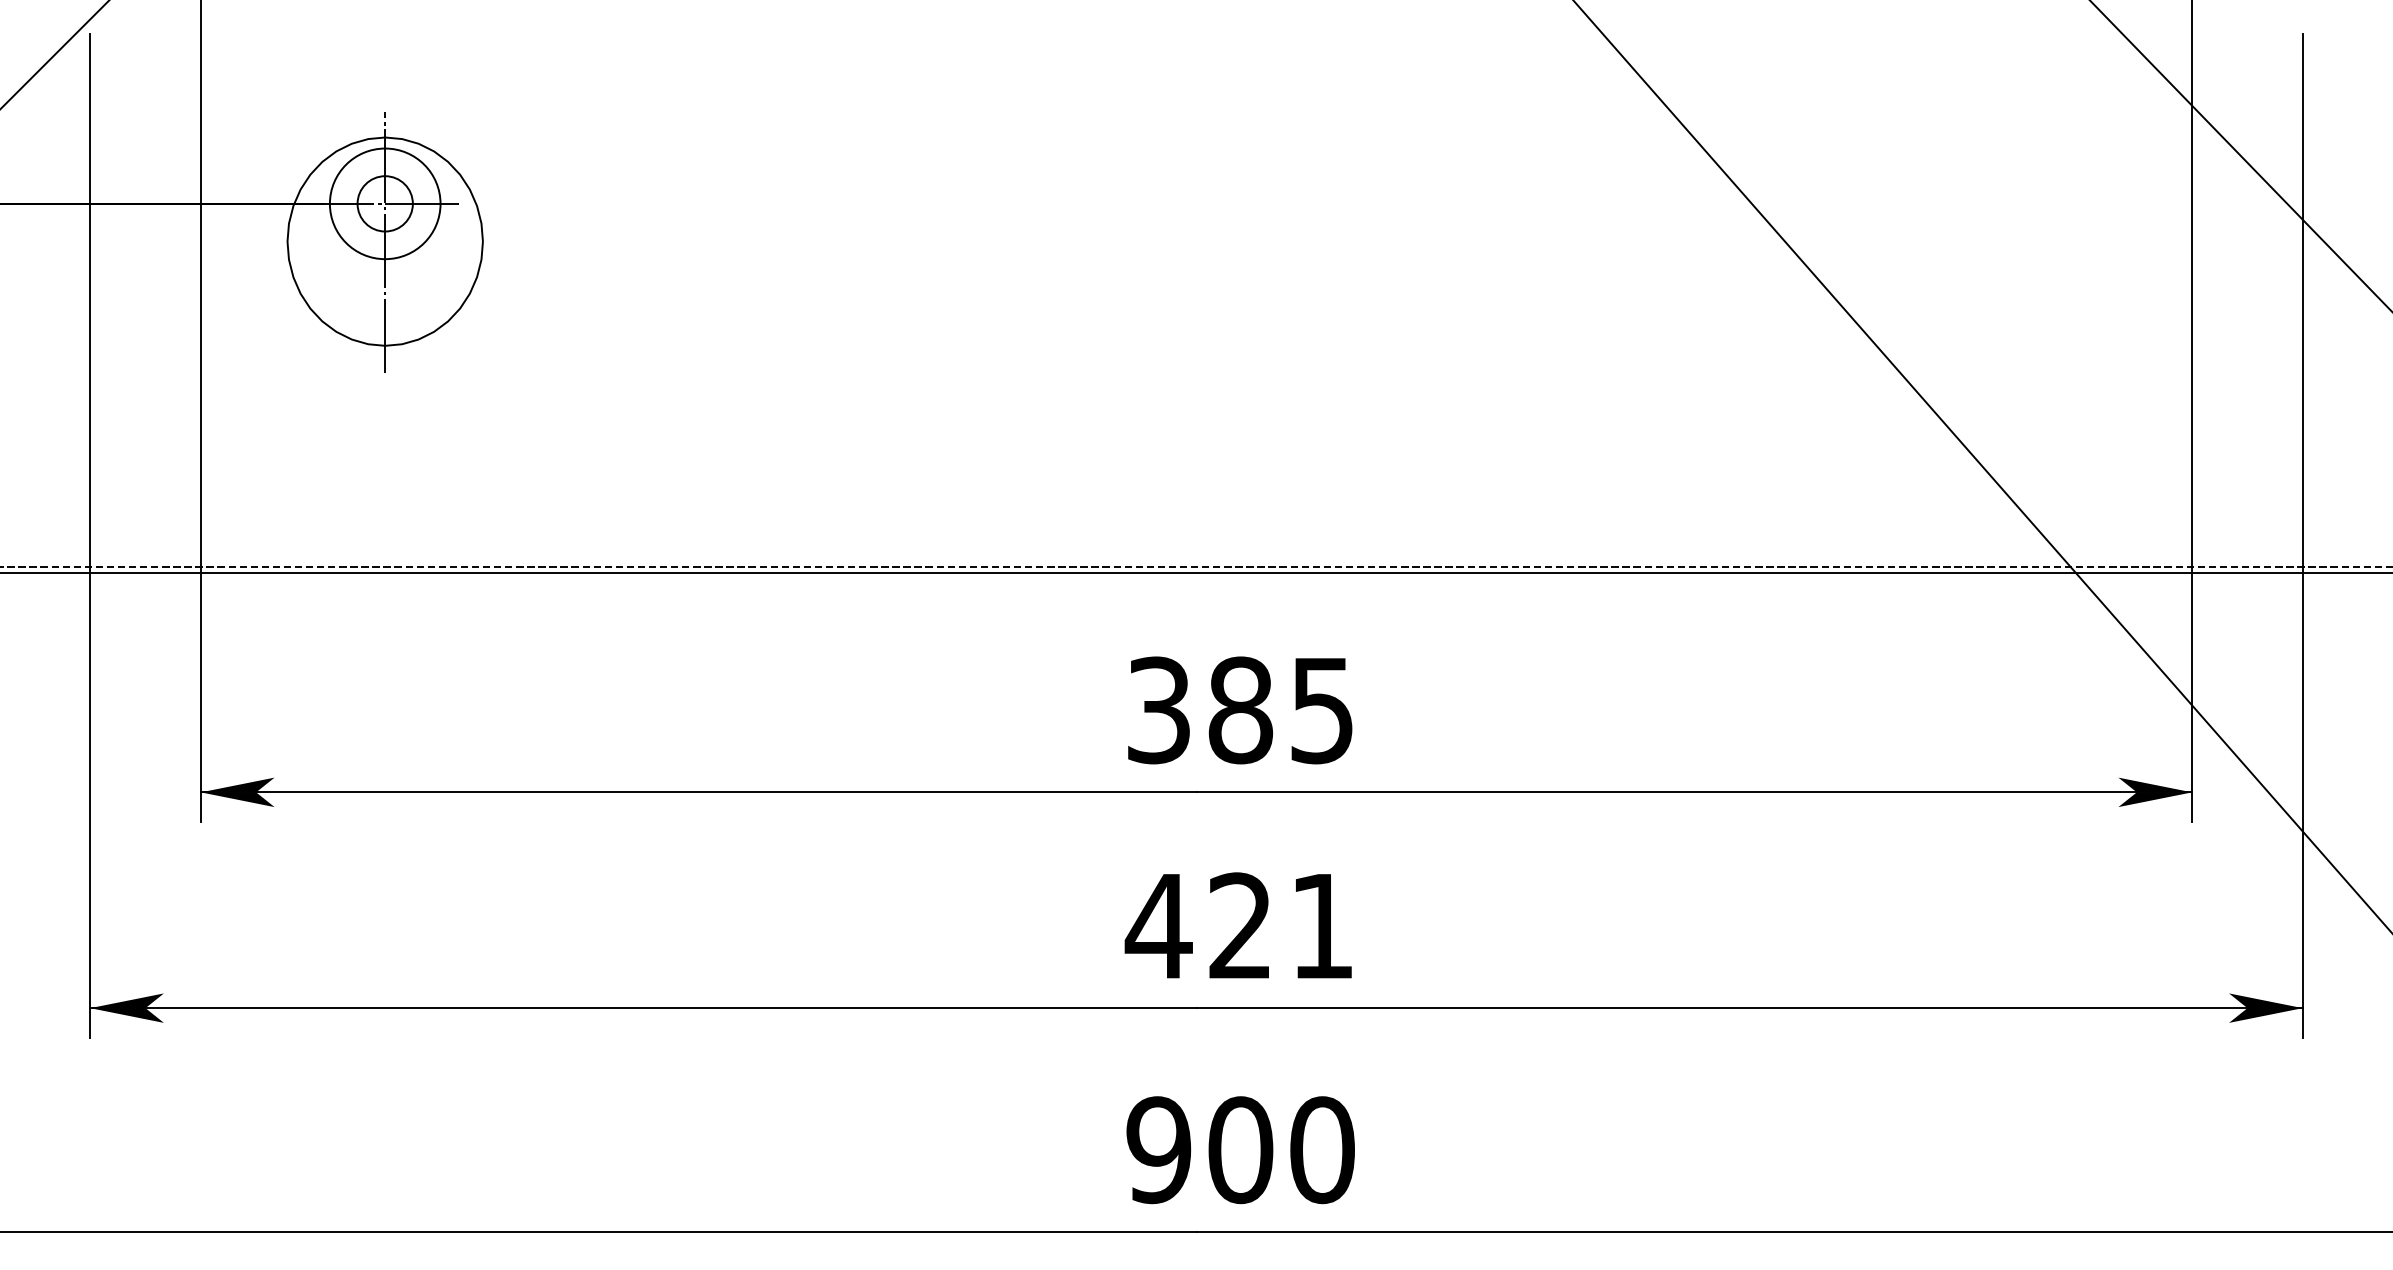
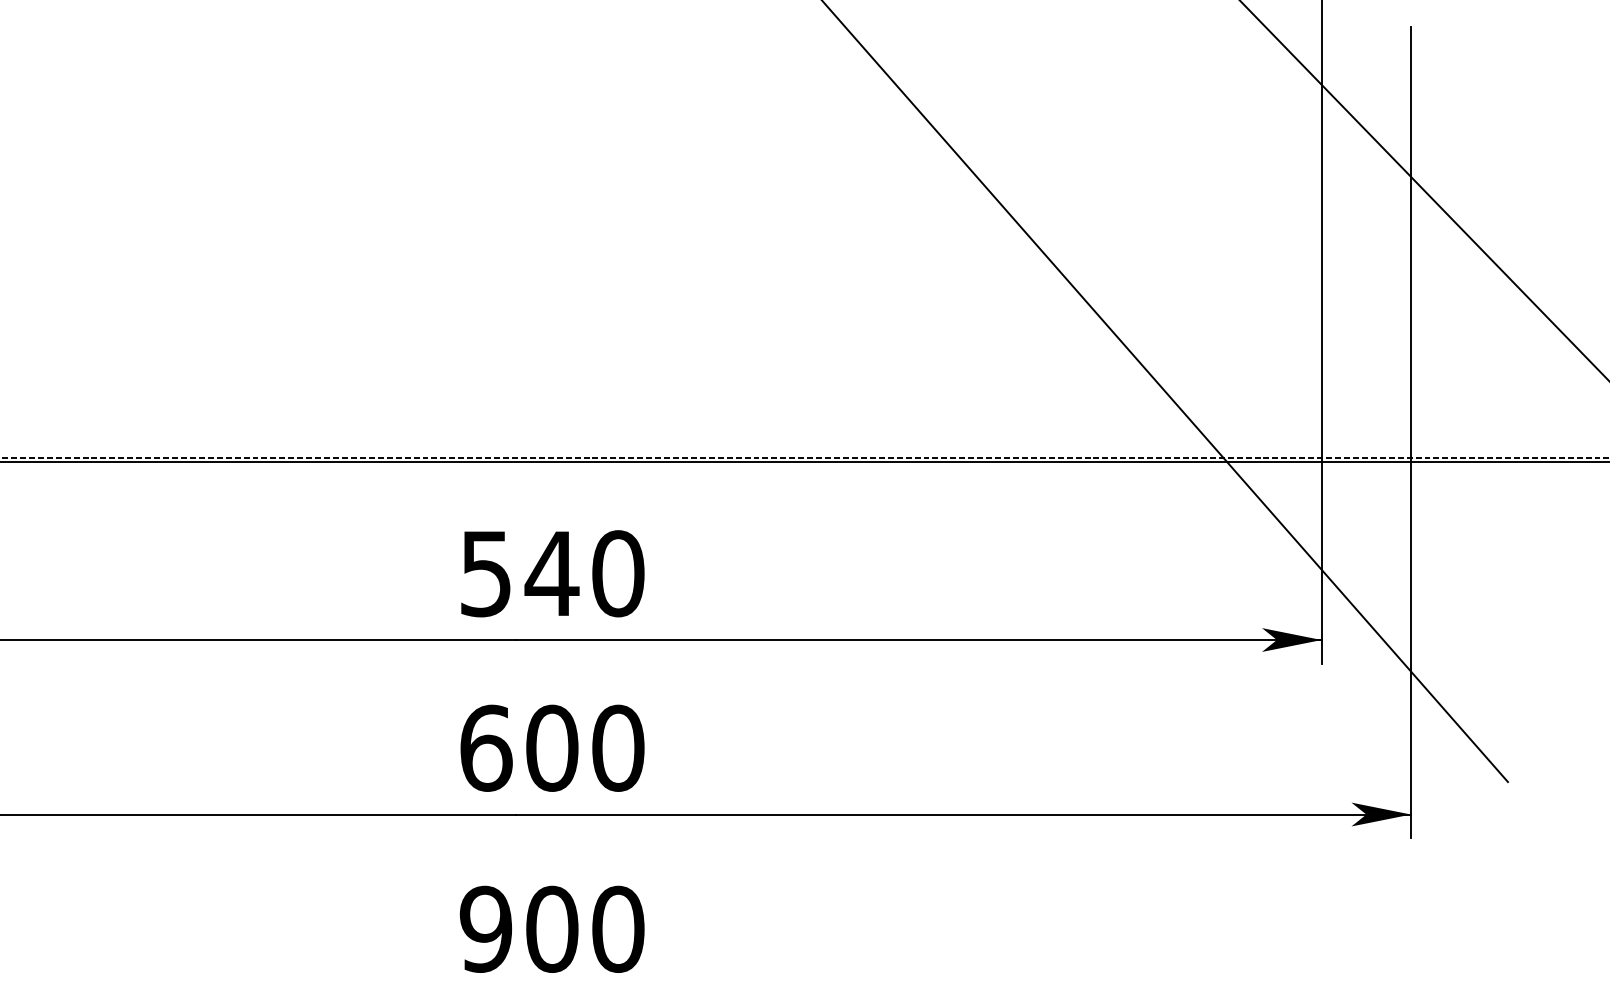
text: (1241, 710) -> (552, 573), 385 -> 540
text: (1239, 926) -> (551, 748), 421 -> 600

